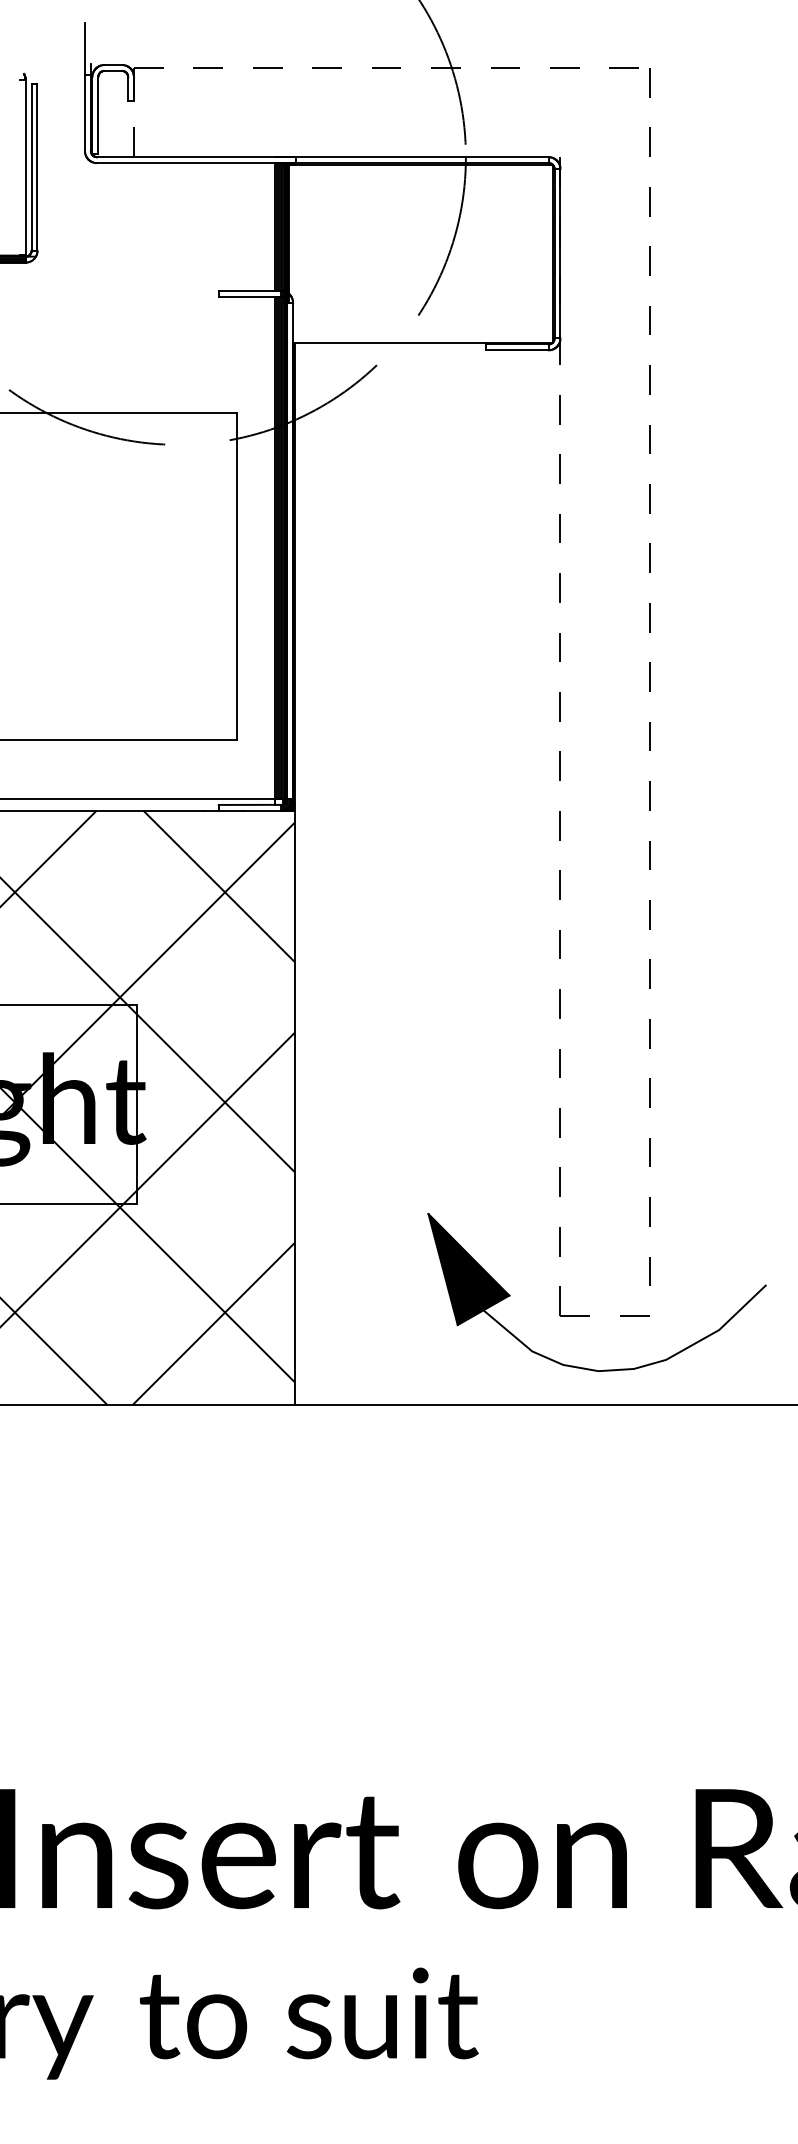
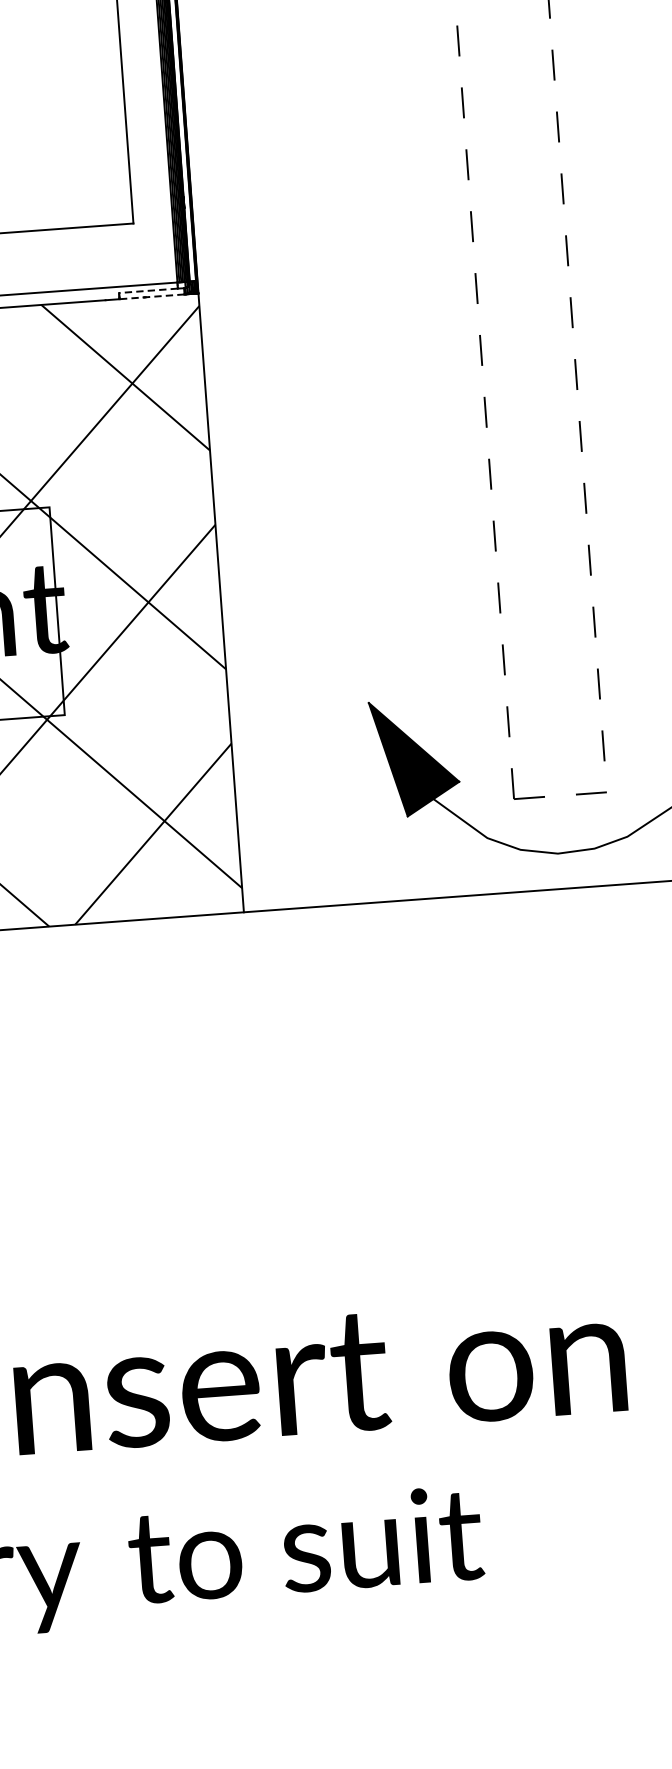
line: (246, 804) -> (147, 290), solid -> dashed
line: (249, 810) -> (151, 296), solid -> dashed

